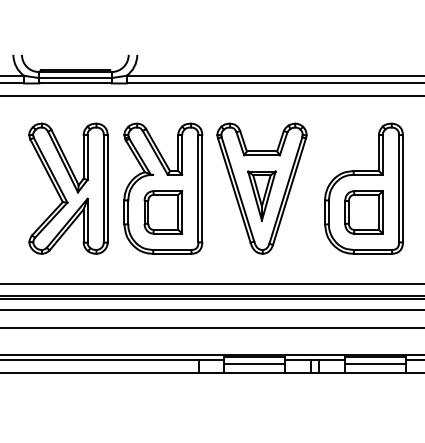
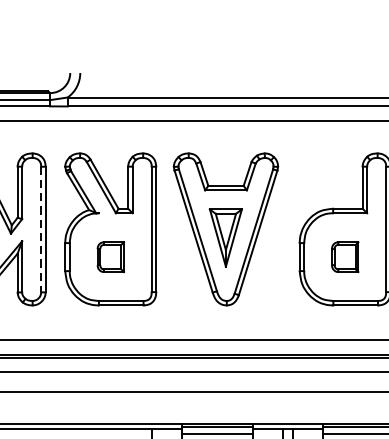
line: (103, 188) -> (40, 229), solid -> dashed
part: (163, 212) -> (110, 257), size x0.6
part: (363, 212) -> (344, 257), size x0.6

